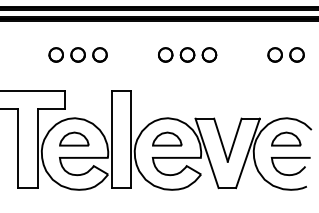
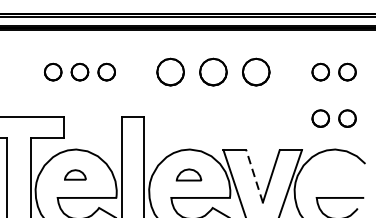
part: (187, 54) -> (213, 71), size x1.6
part: (285, 92) -> (333, 118), added
part: (74, 138) -> (75, 174), size x0.6
part: (167, 138) -> (189, 174), size x0.7
part: (286, 138) -> (334, 174), removed
line: (221, 140) -> (255, 176), solid -> dashed

